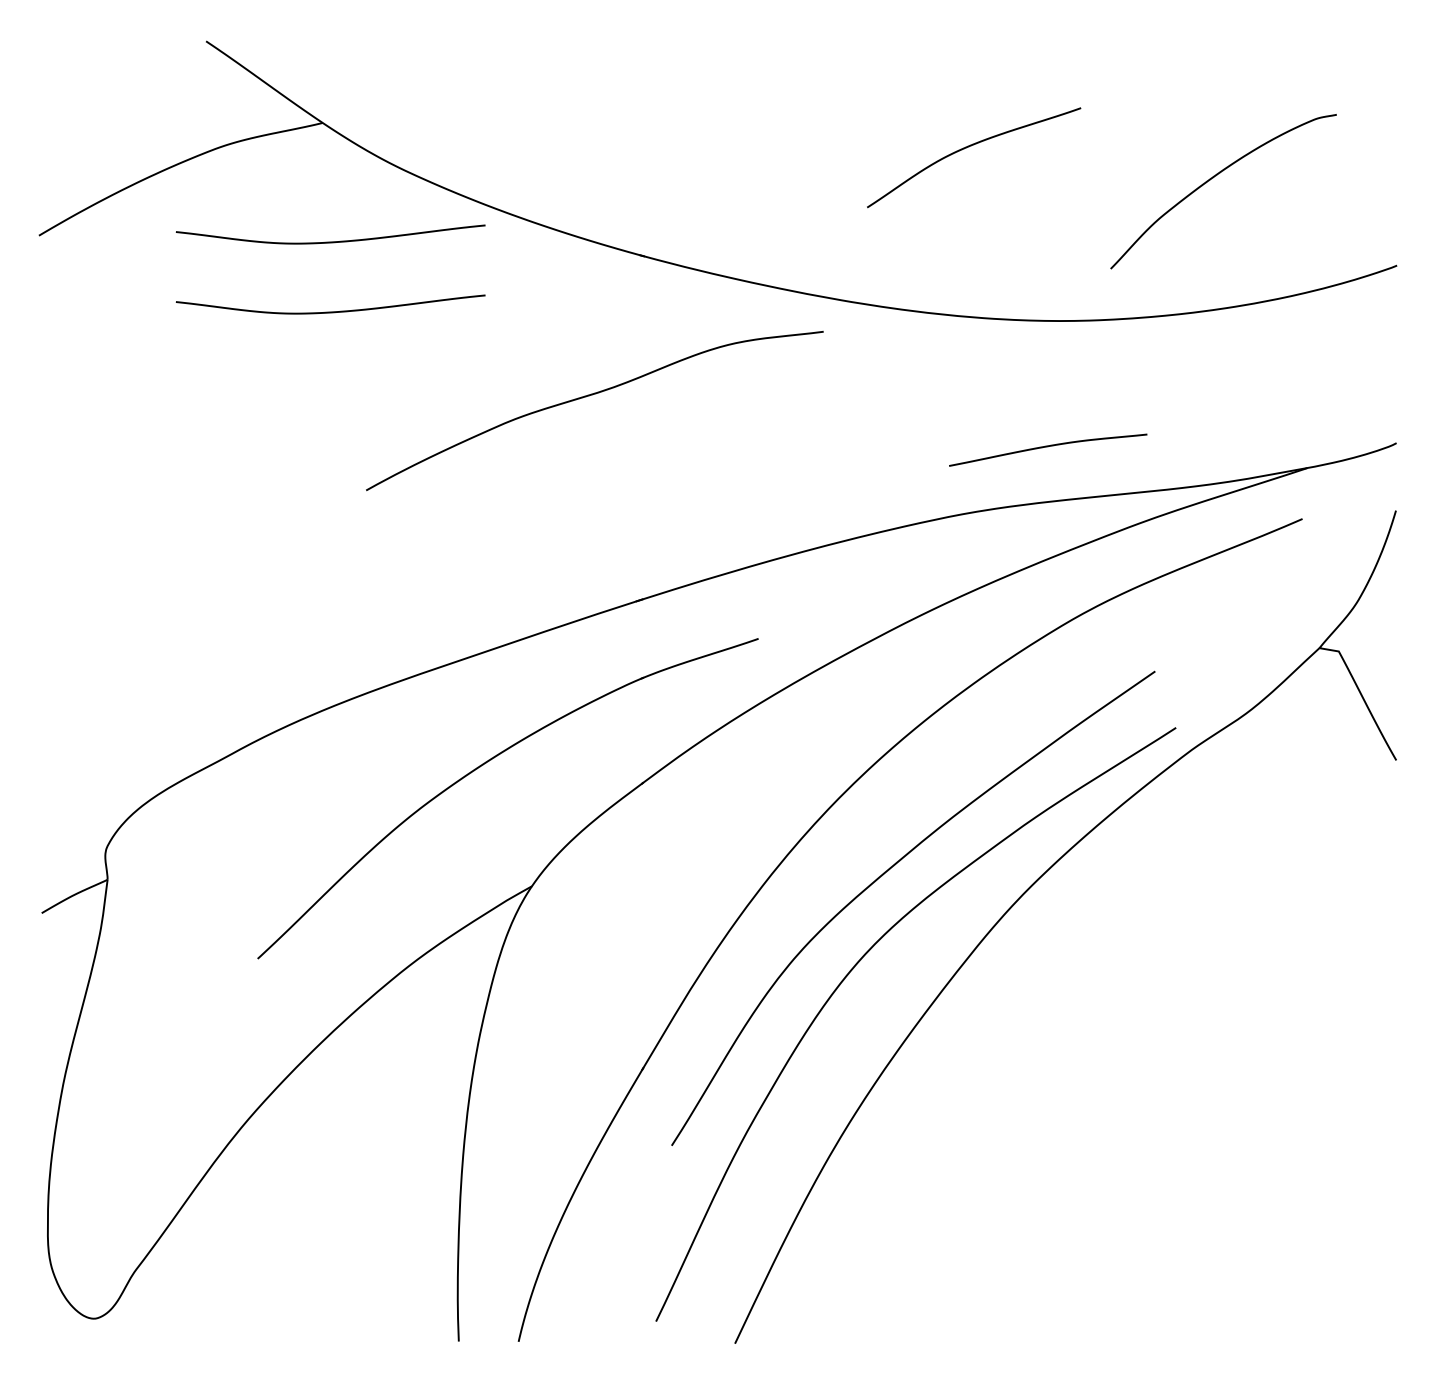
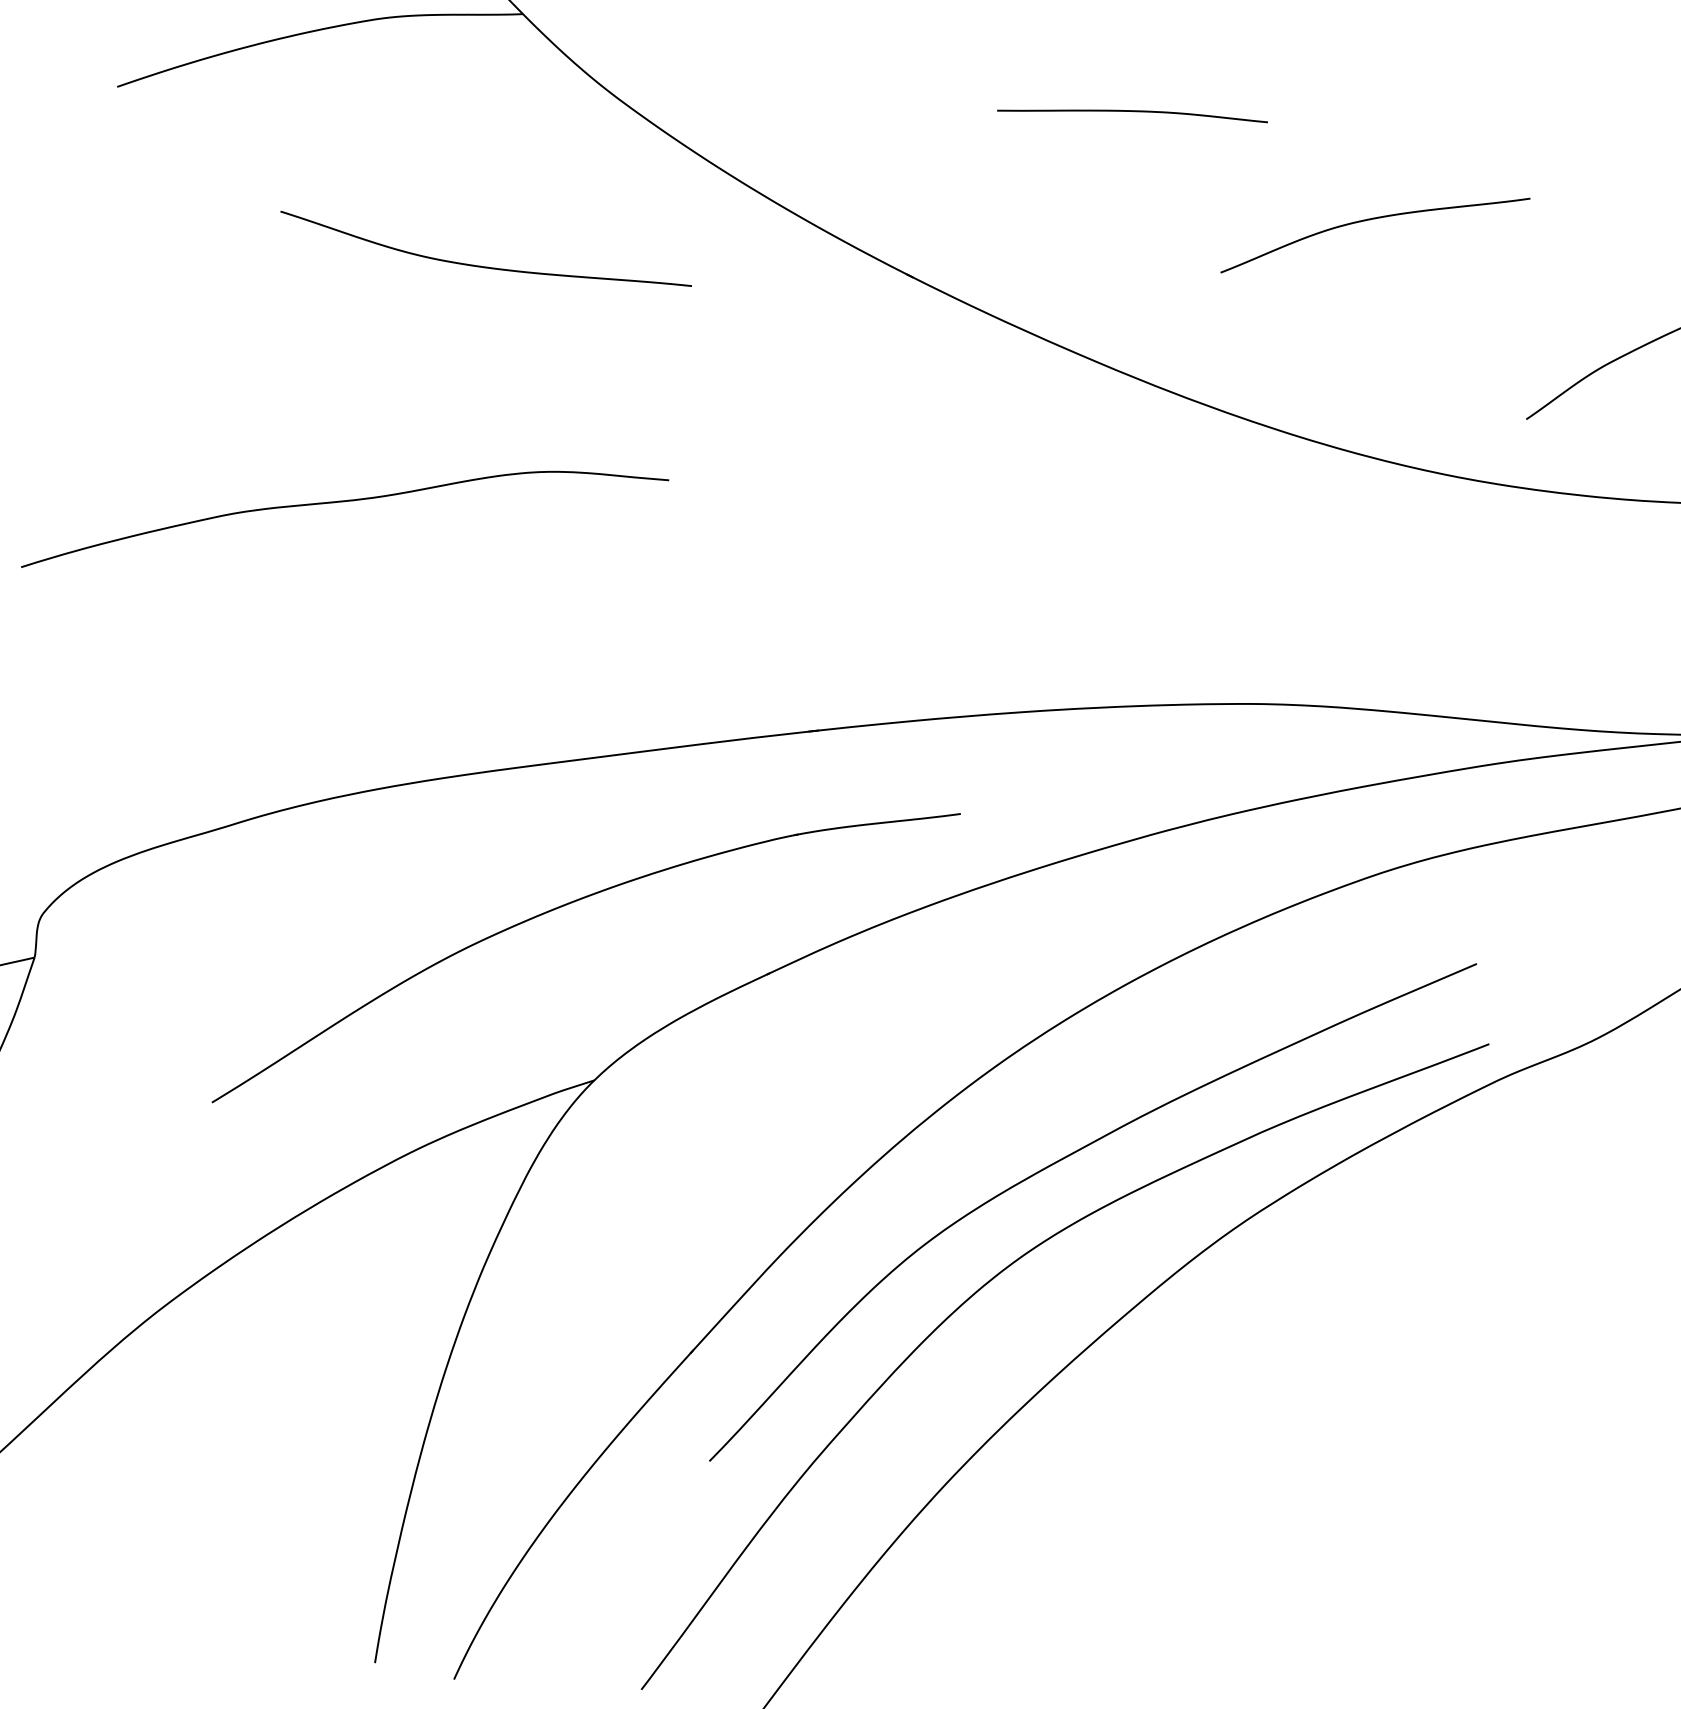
curve: (330, 241) -> (501, 173), removed
curve: (589, 396) -> (341, 502), moved
curve: (1048, 447) -> (1133, 112), moved

